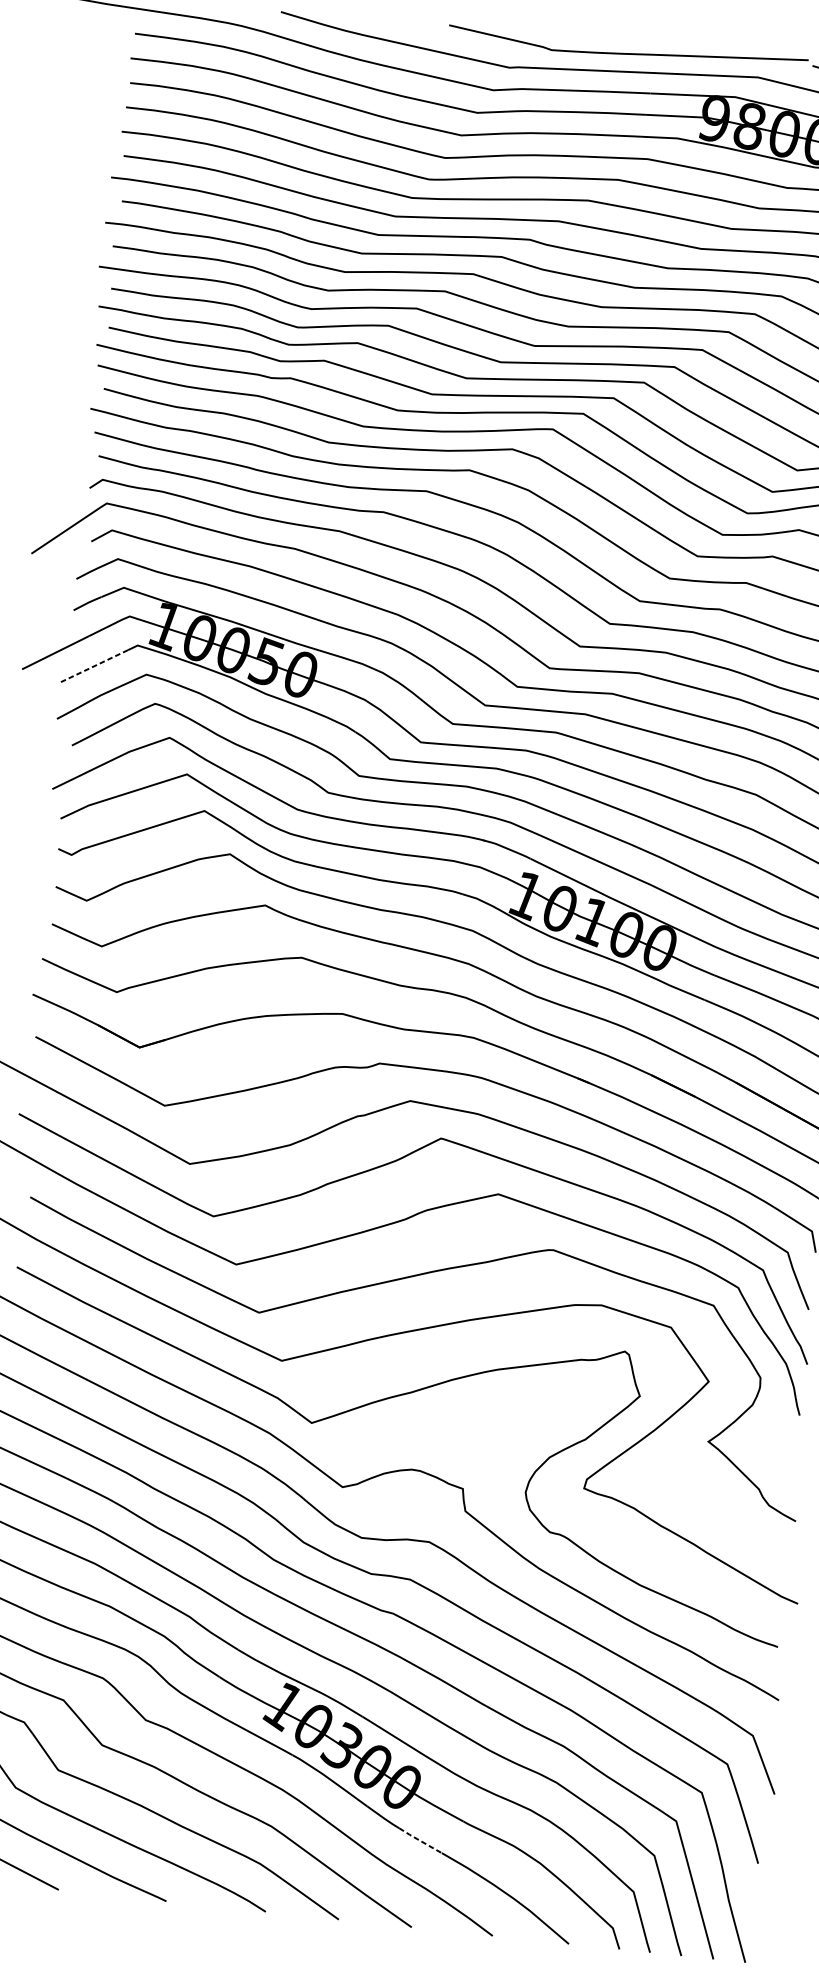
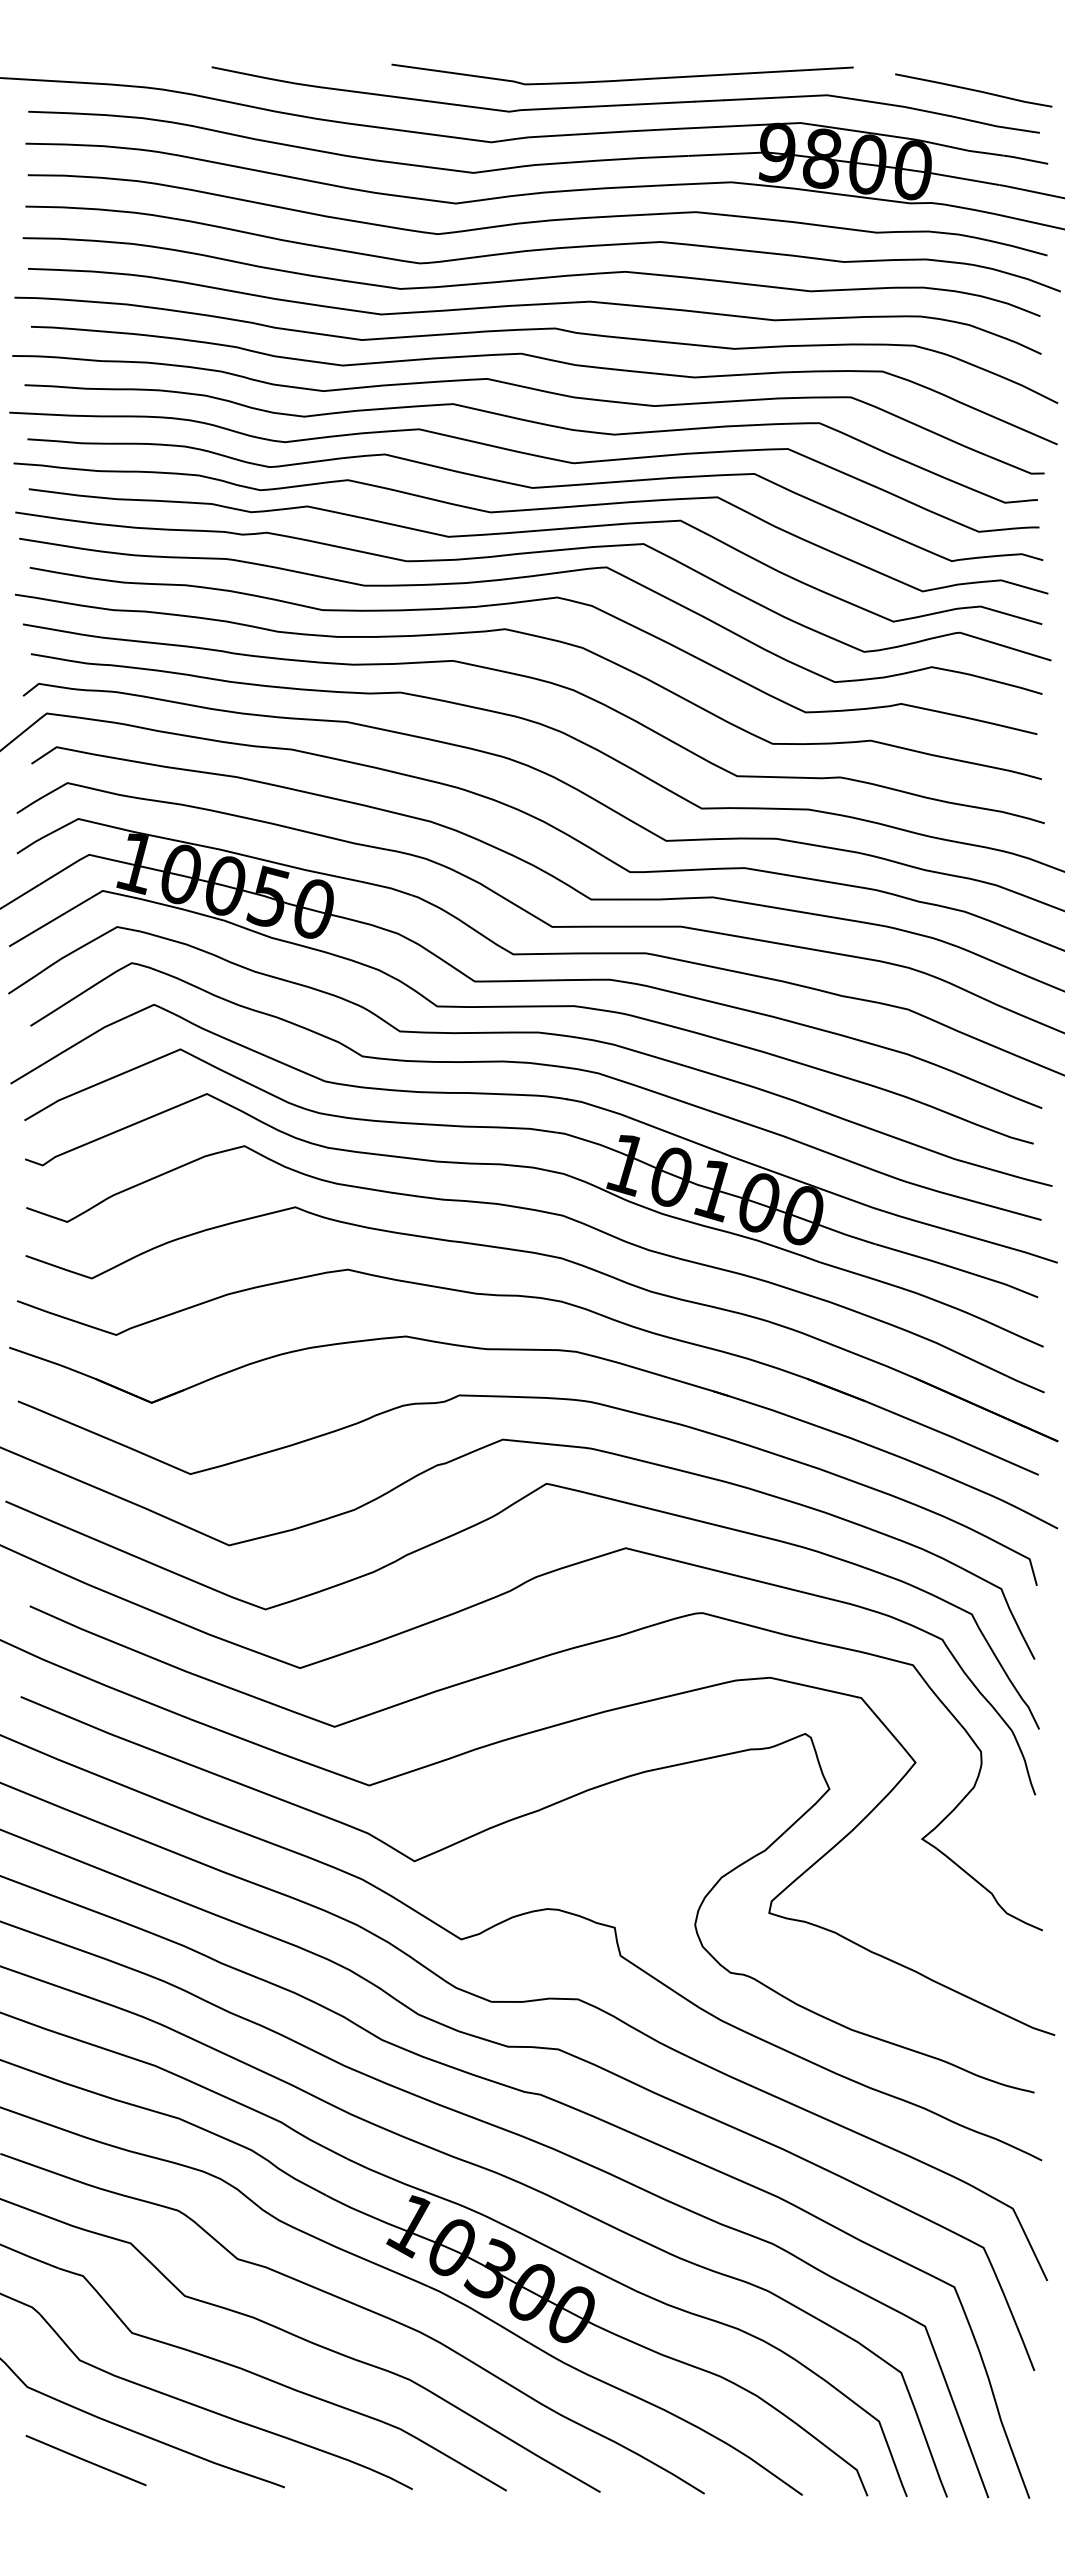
curve: (627, 53) -> (622, 79), moved
line: (94, 666) -> (50, 922), dashed -> solid
line: (421, 1841) -> (602, 2381), dashed -> solid

